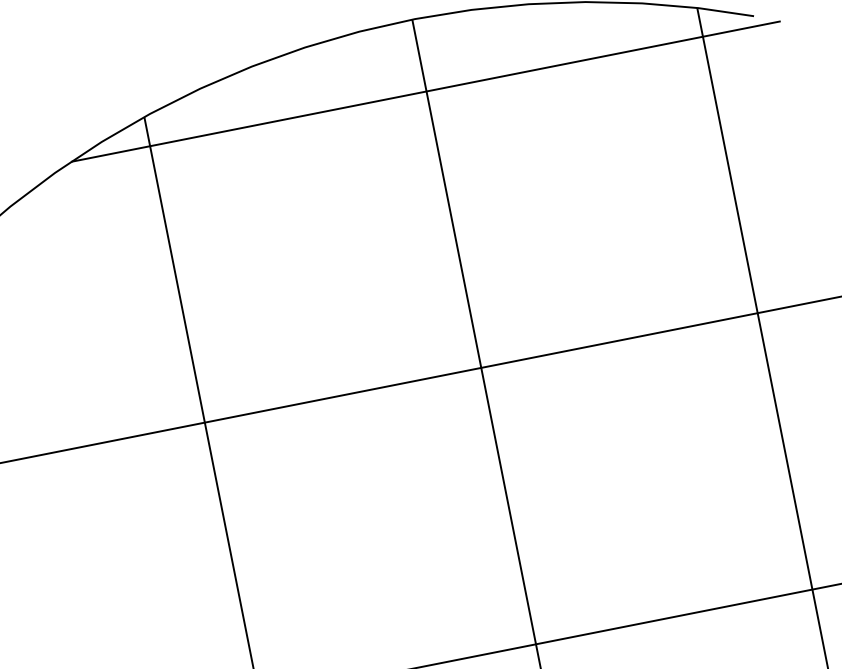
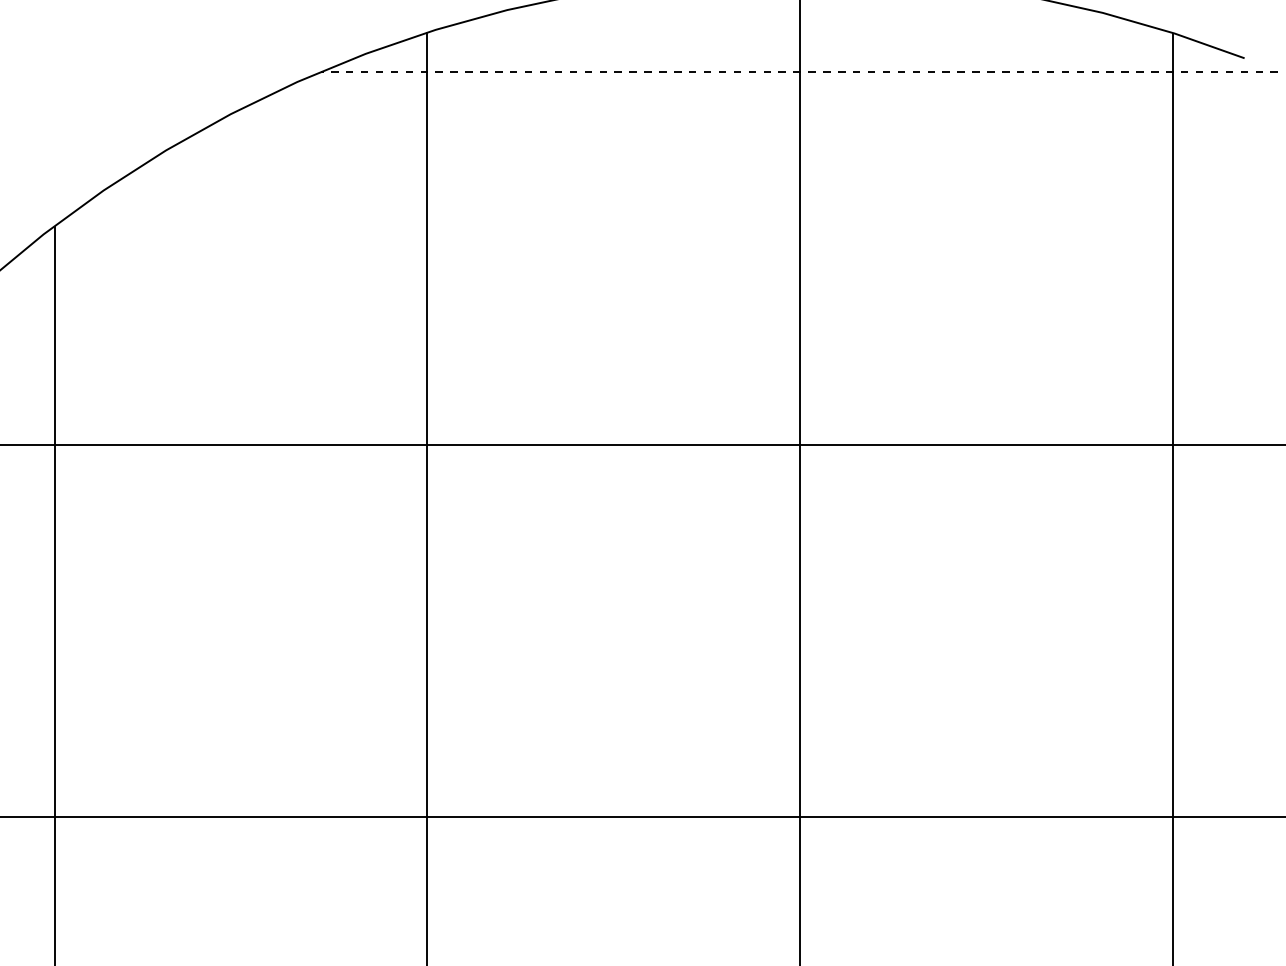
line: (425, 91) -> (799, 71), solid -> dashed

